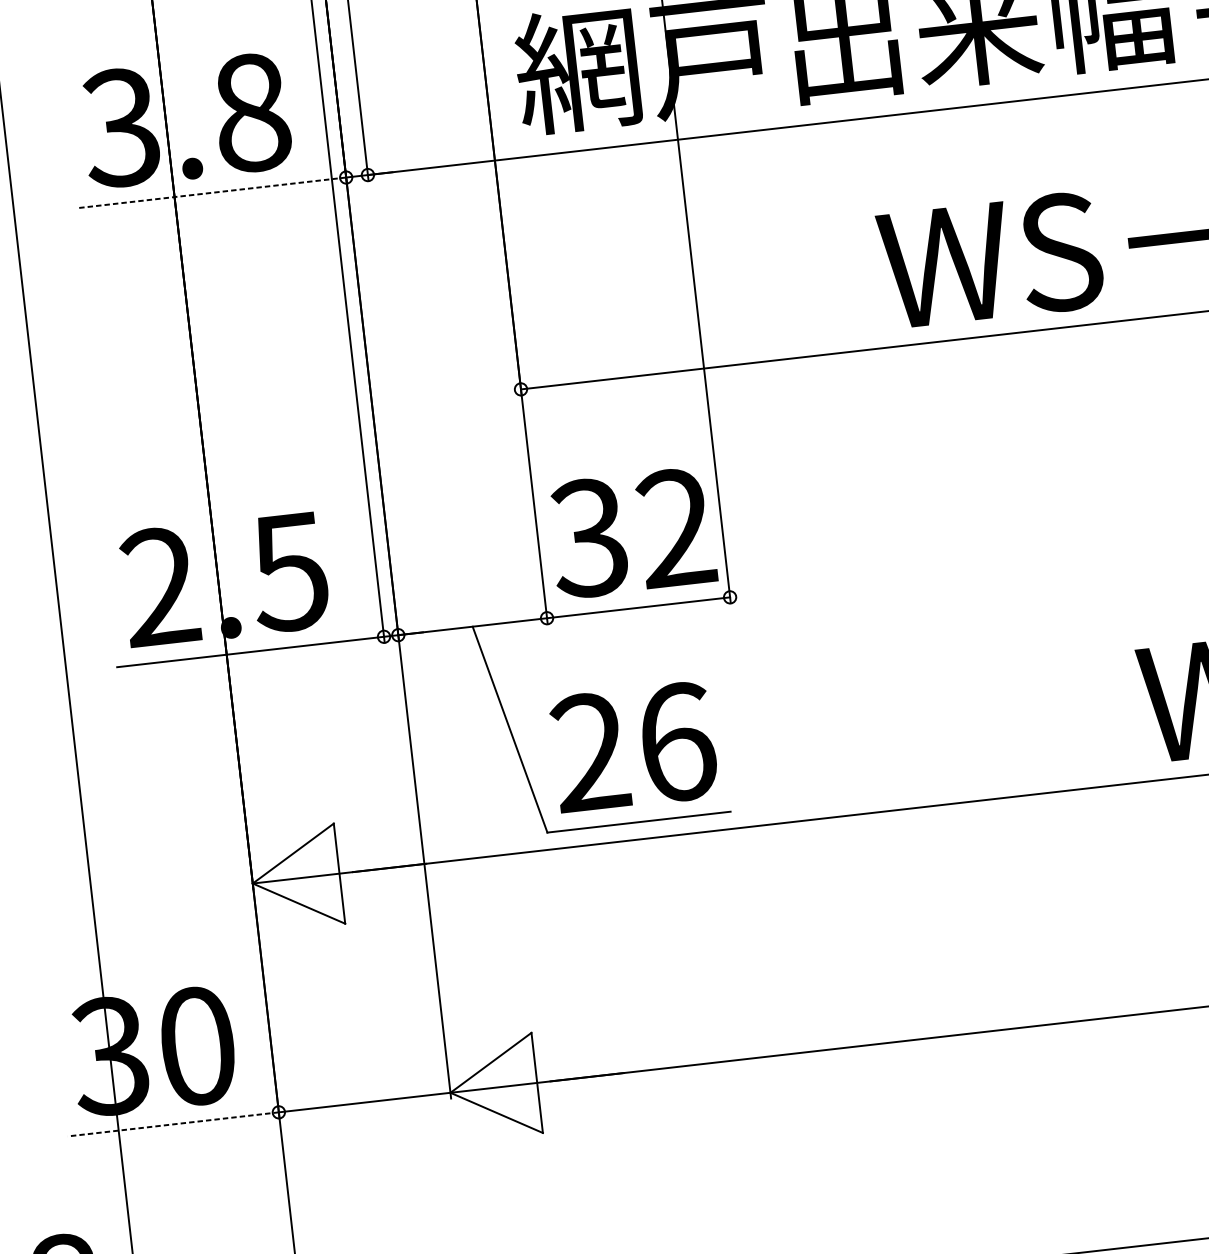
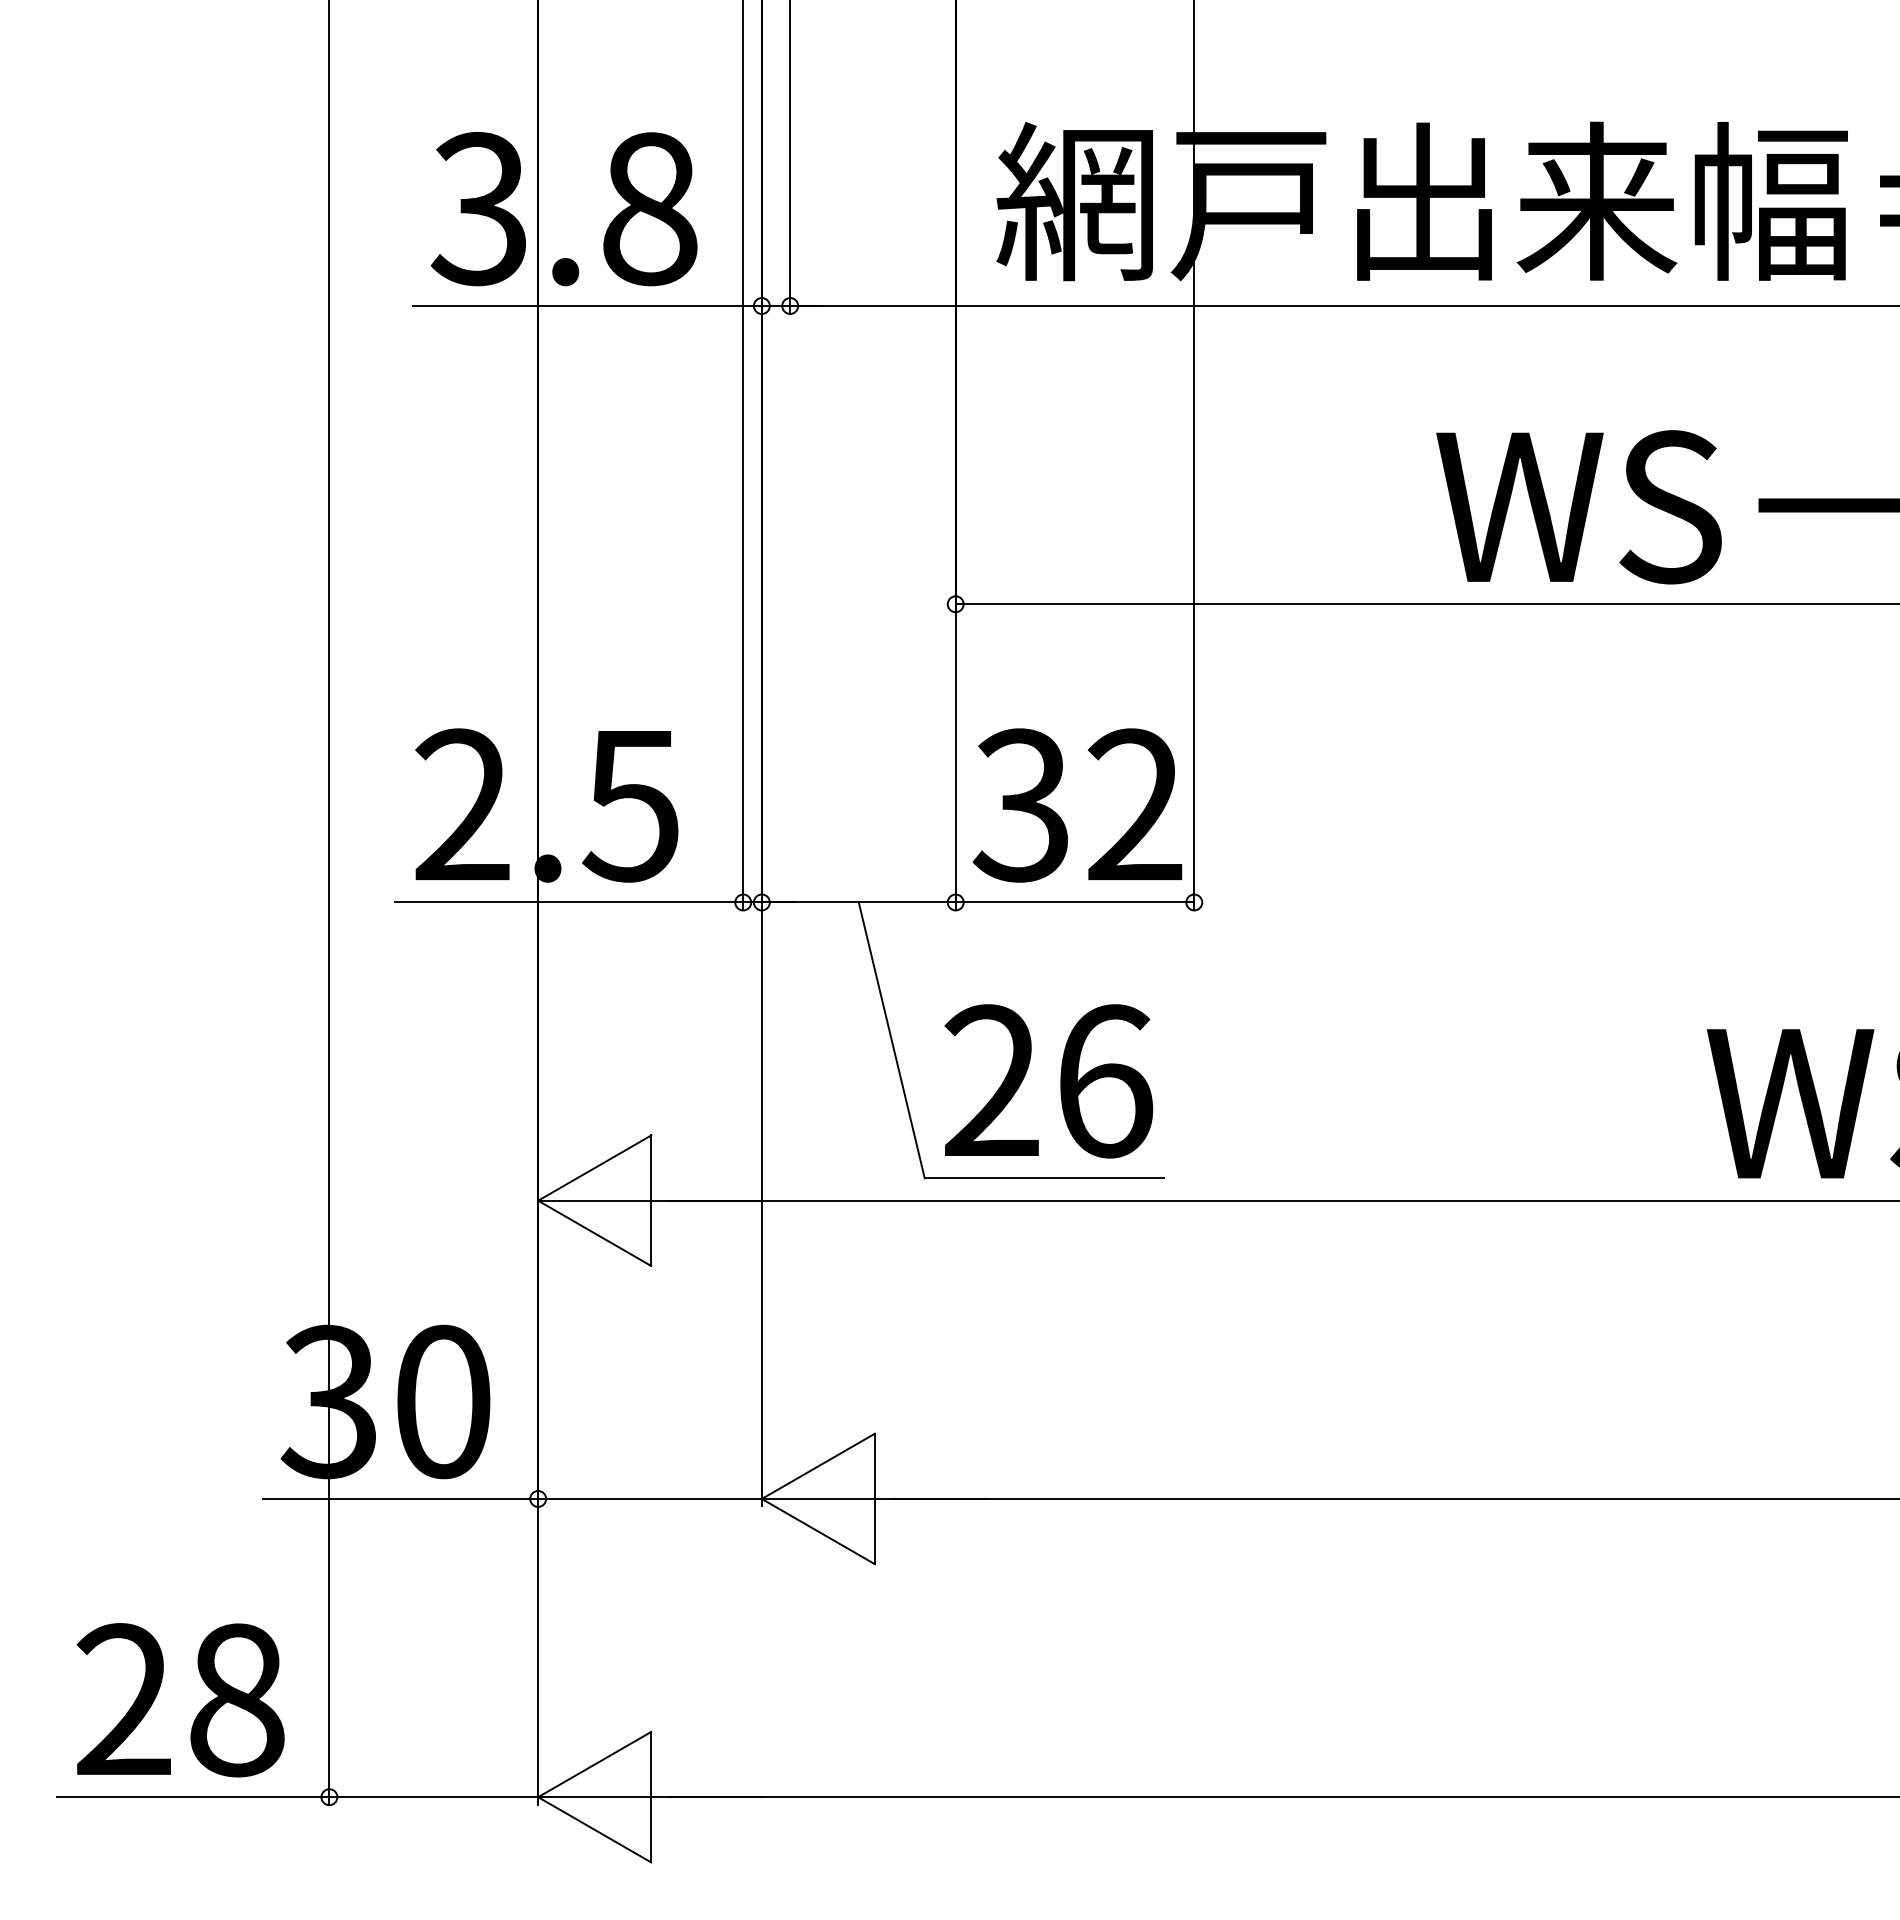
line: (212, 193) -> (587, 306), dashed -> solid
line: (173, 1124) -> (400, 1498), dashed -> solid

